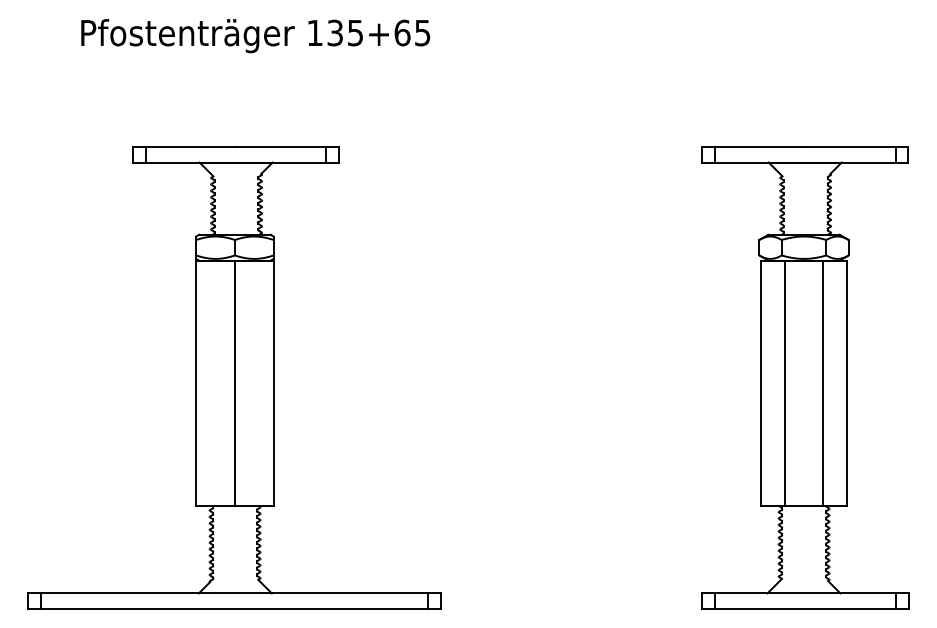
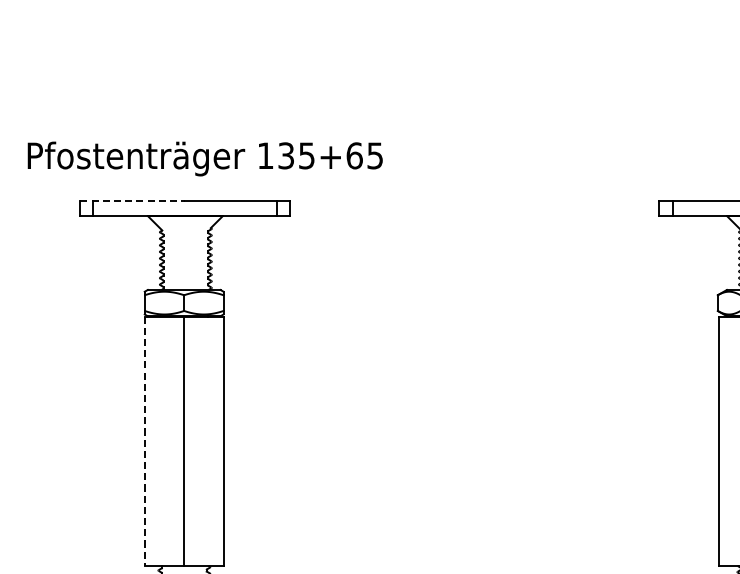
text: (255, 36) -> (205, 159), moved
line: (184, 147) -> (132, 201), solid -> dashed
line: (196, 383) -> (145, 441), solid -> dashed

